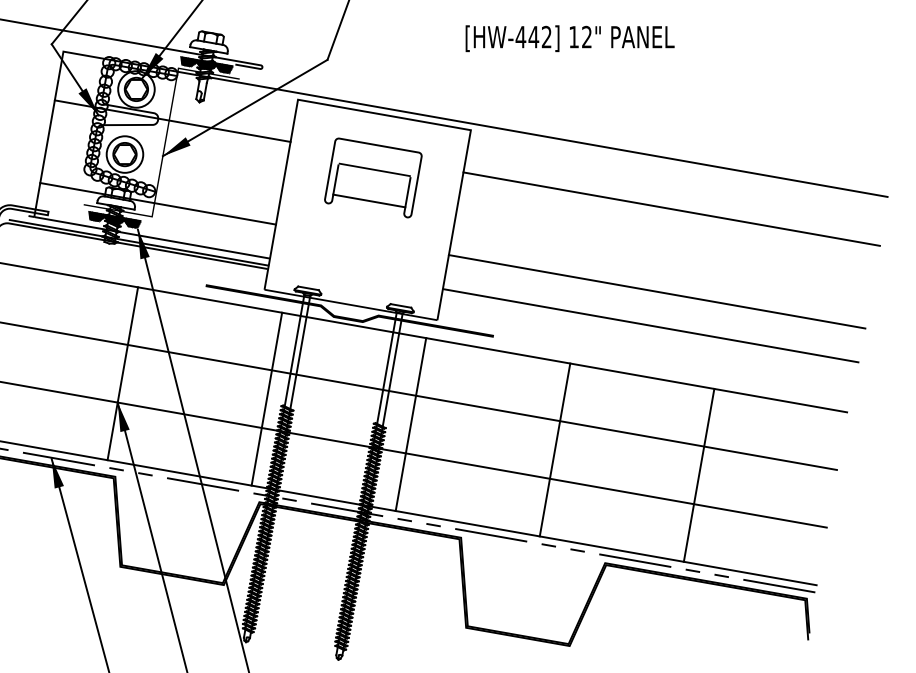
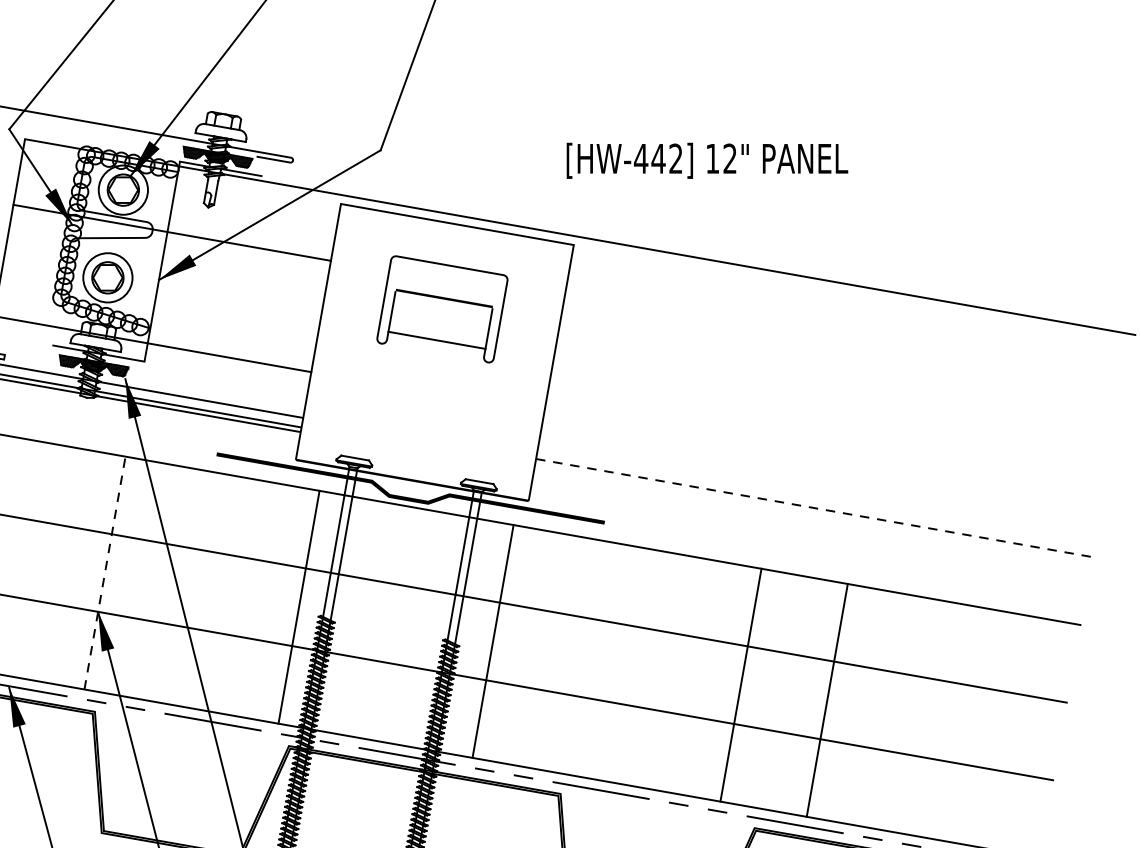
text: (569, 38) -> (706, 160), moved
line: (671, 208) -> (843, 350), removed
line: (656, 291) -> (823, 462), removed
line: (651, 325) -> (817, 508), solid -> dashed
line: (122, 373) -> (104, 572), solid -> dashed
line: (554, 449) -> (740, 684), moved
line: (698, 474) -> (826, 699), moved

